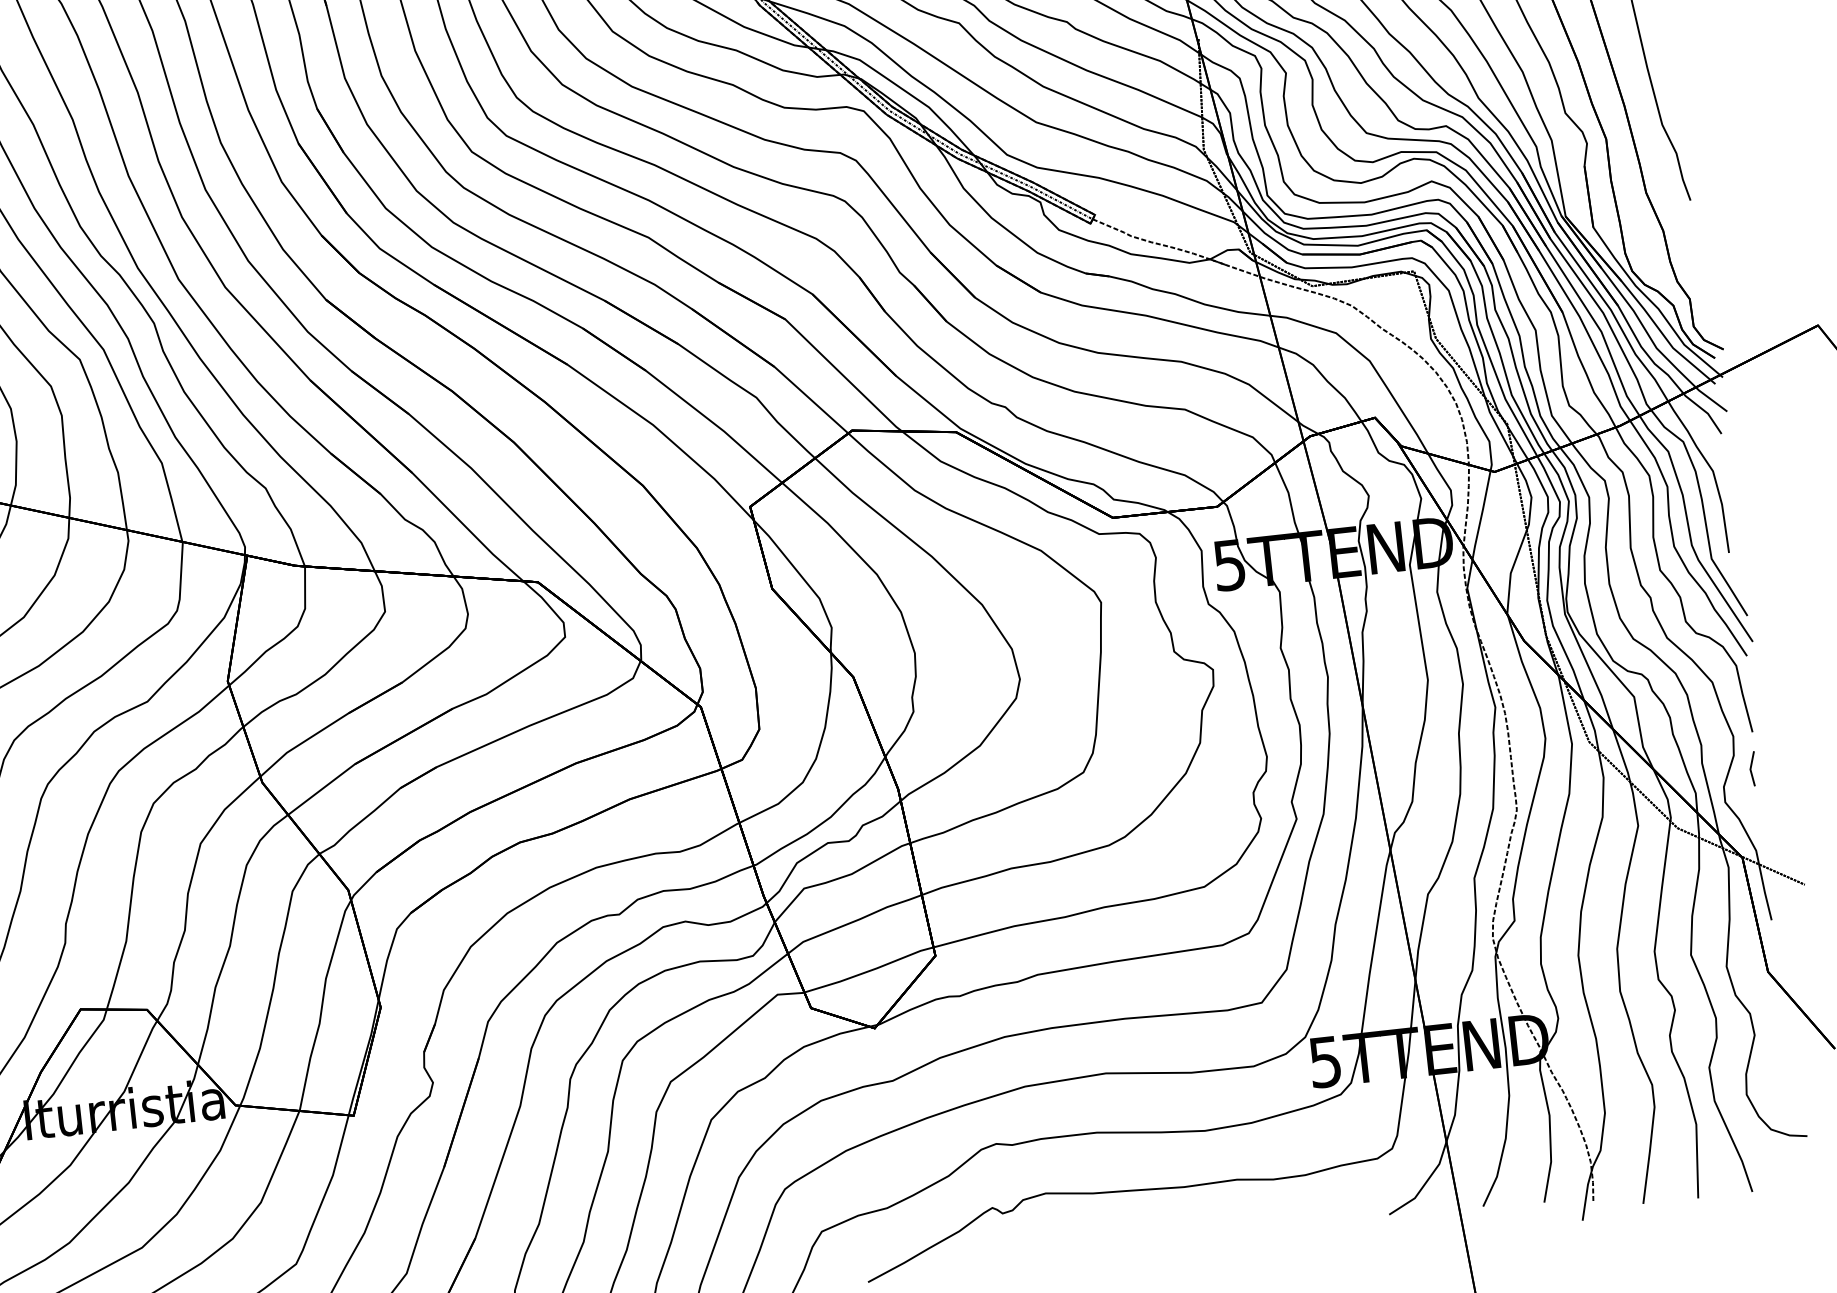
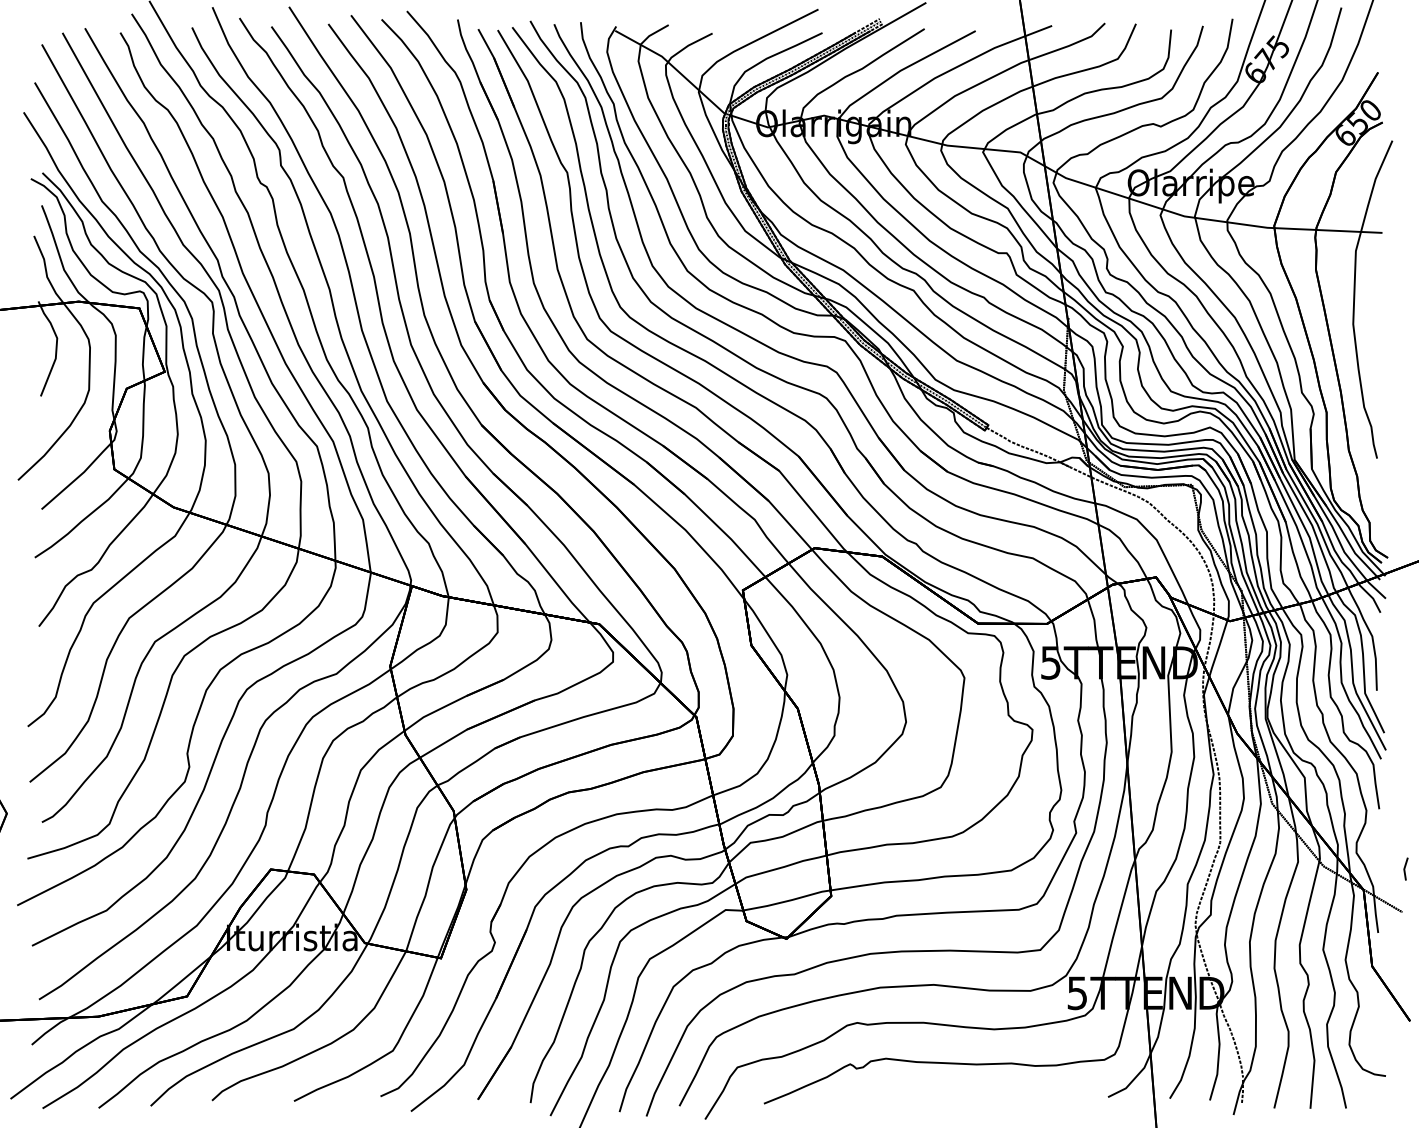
line: (1752, 768) -> (1405, 868), moved

